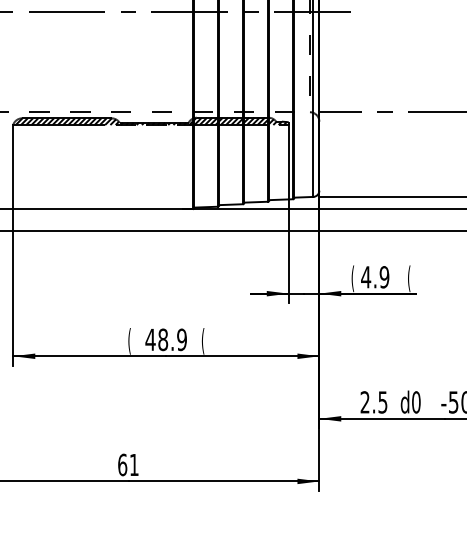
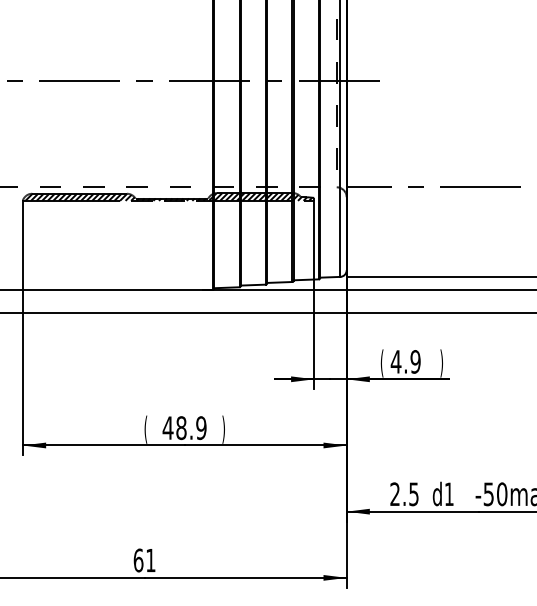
text: (408, 278) -> (441, 363), ( -> )
text: (202, 341) -> (223, 429), ( -> )
text: (415, 402) -> (448, 494), d0 -> d1

